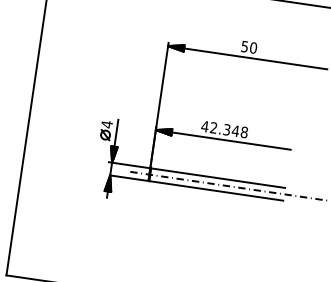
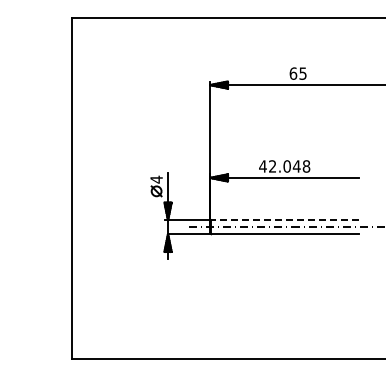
text: (248, 47) -> (297, 73), 50 -> 65
text: (226, 129) -> (286, 166), 42.348 -> 42.048
line: (218, 178) -> (285, 220), solid -> dashed

